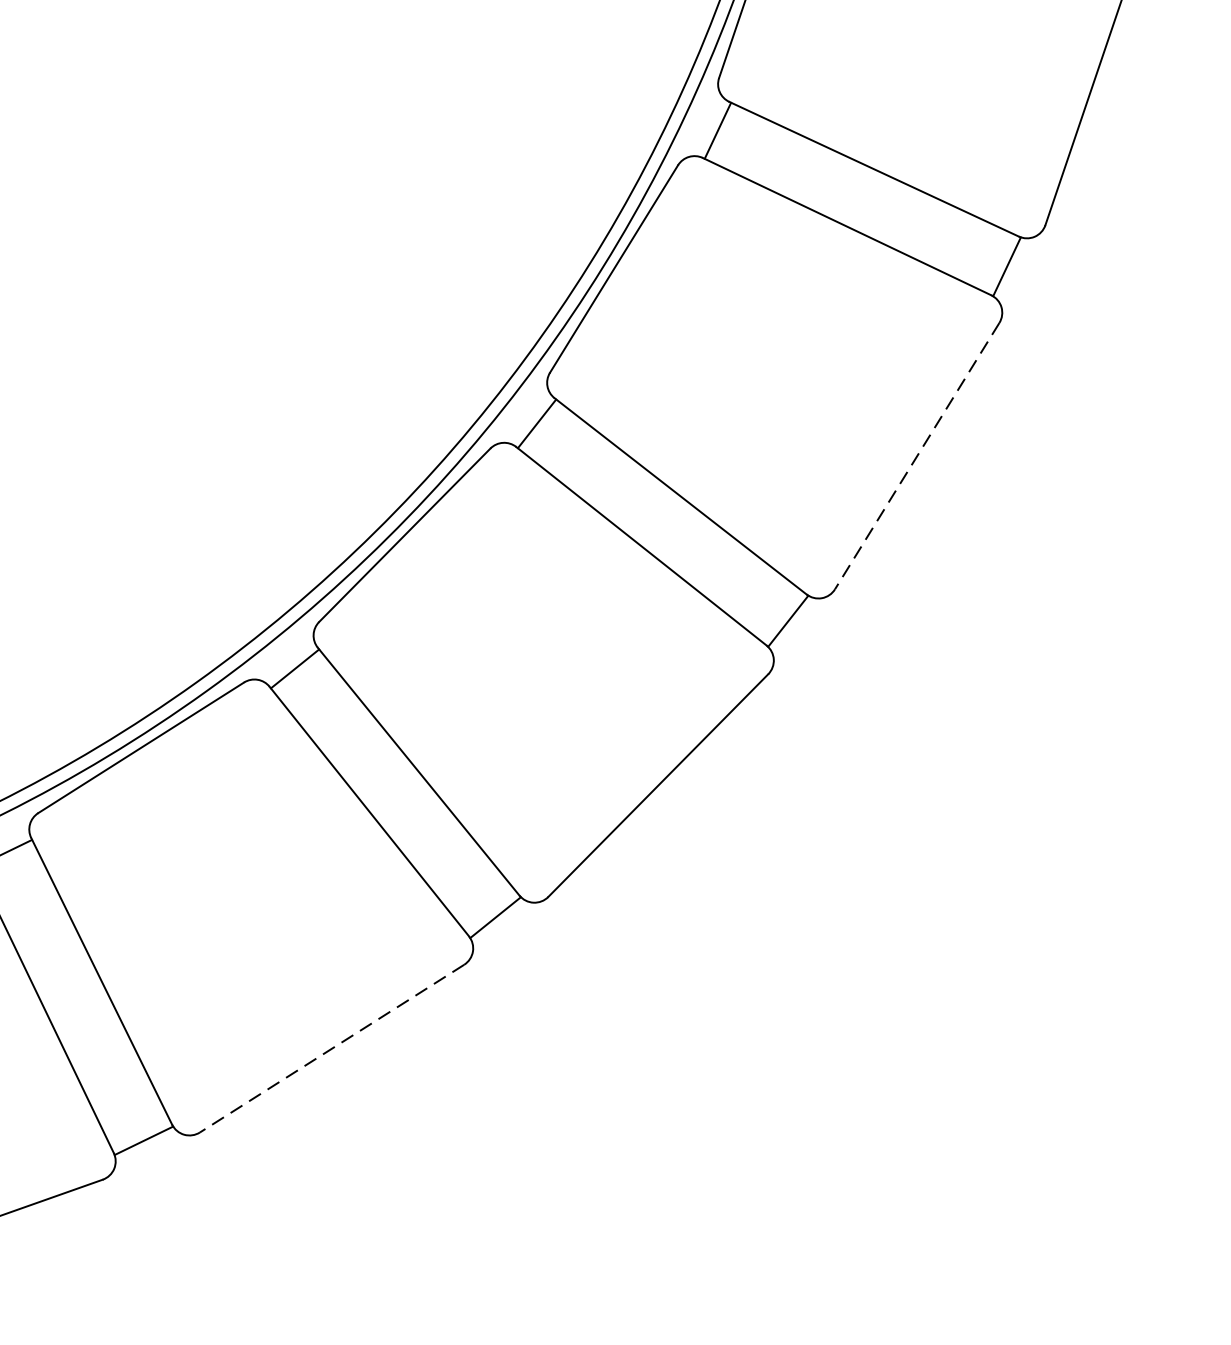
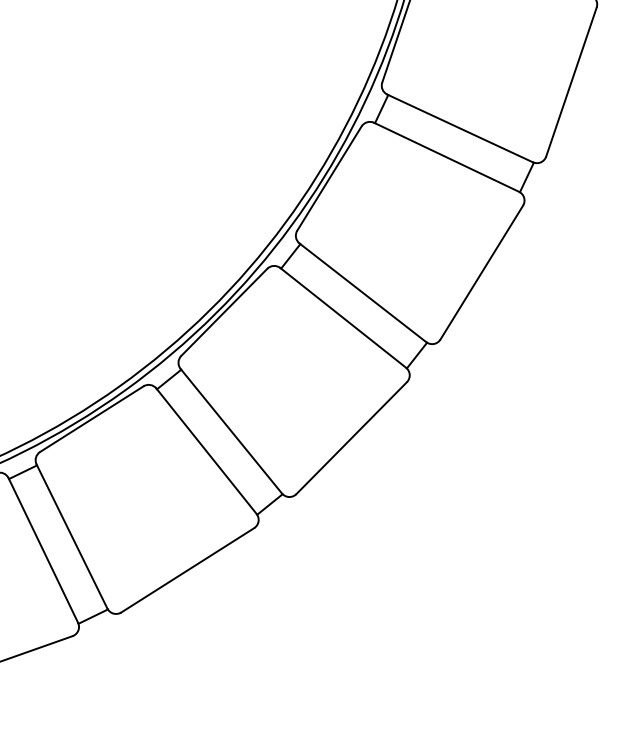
line: (916, 455) -> (481, 272), dashed -> solid
line: (331, 1048) -> (187, 570), dashed -> solid

